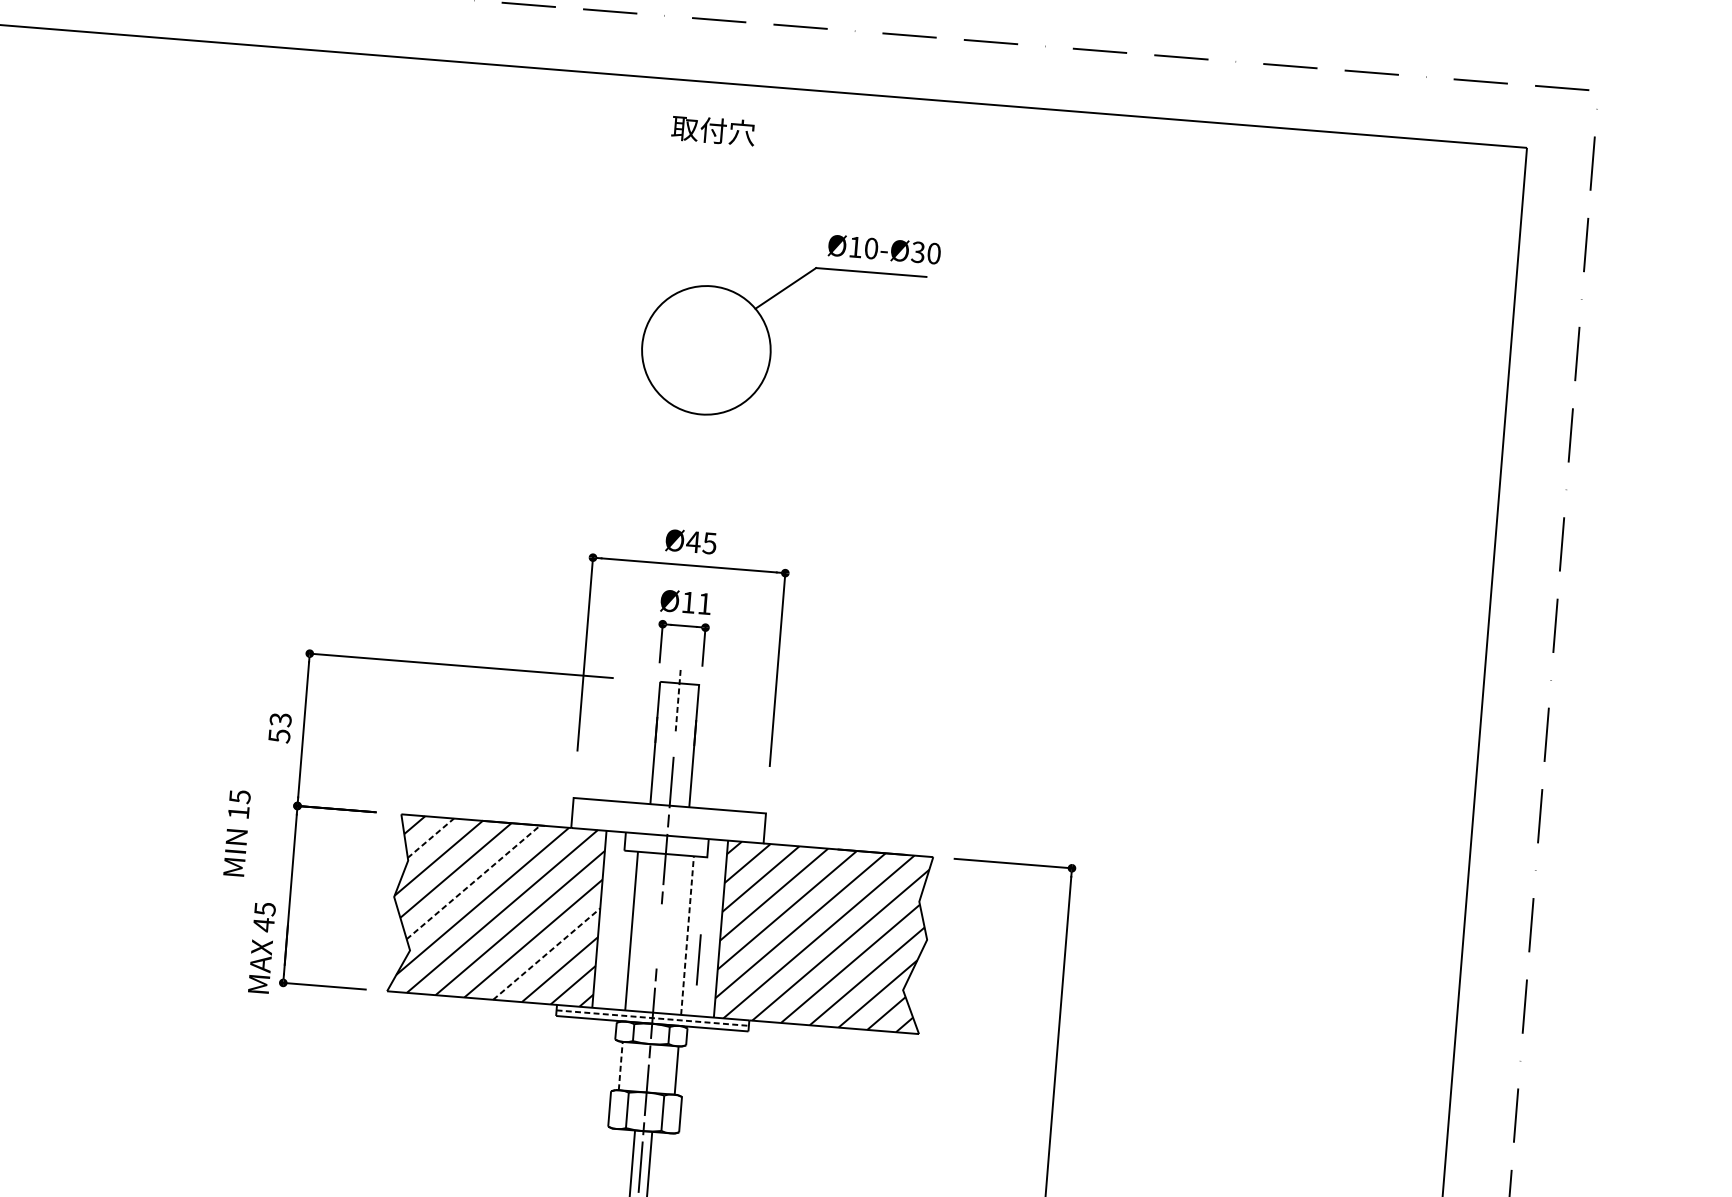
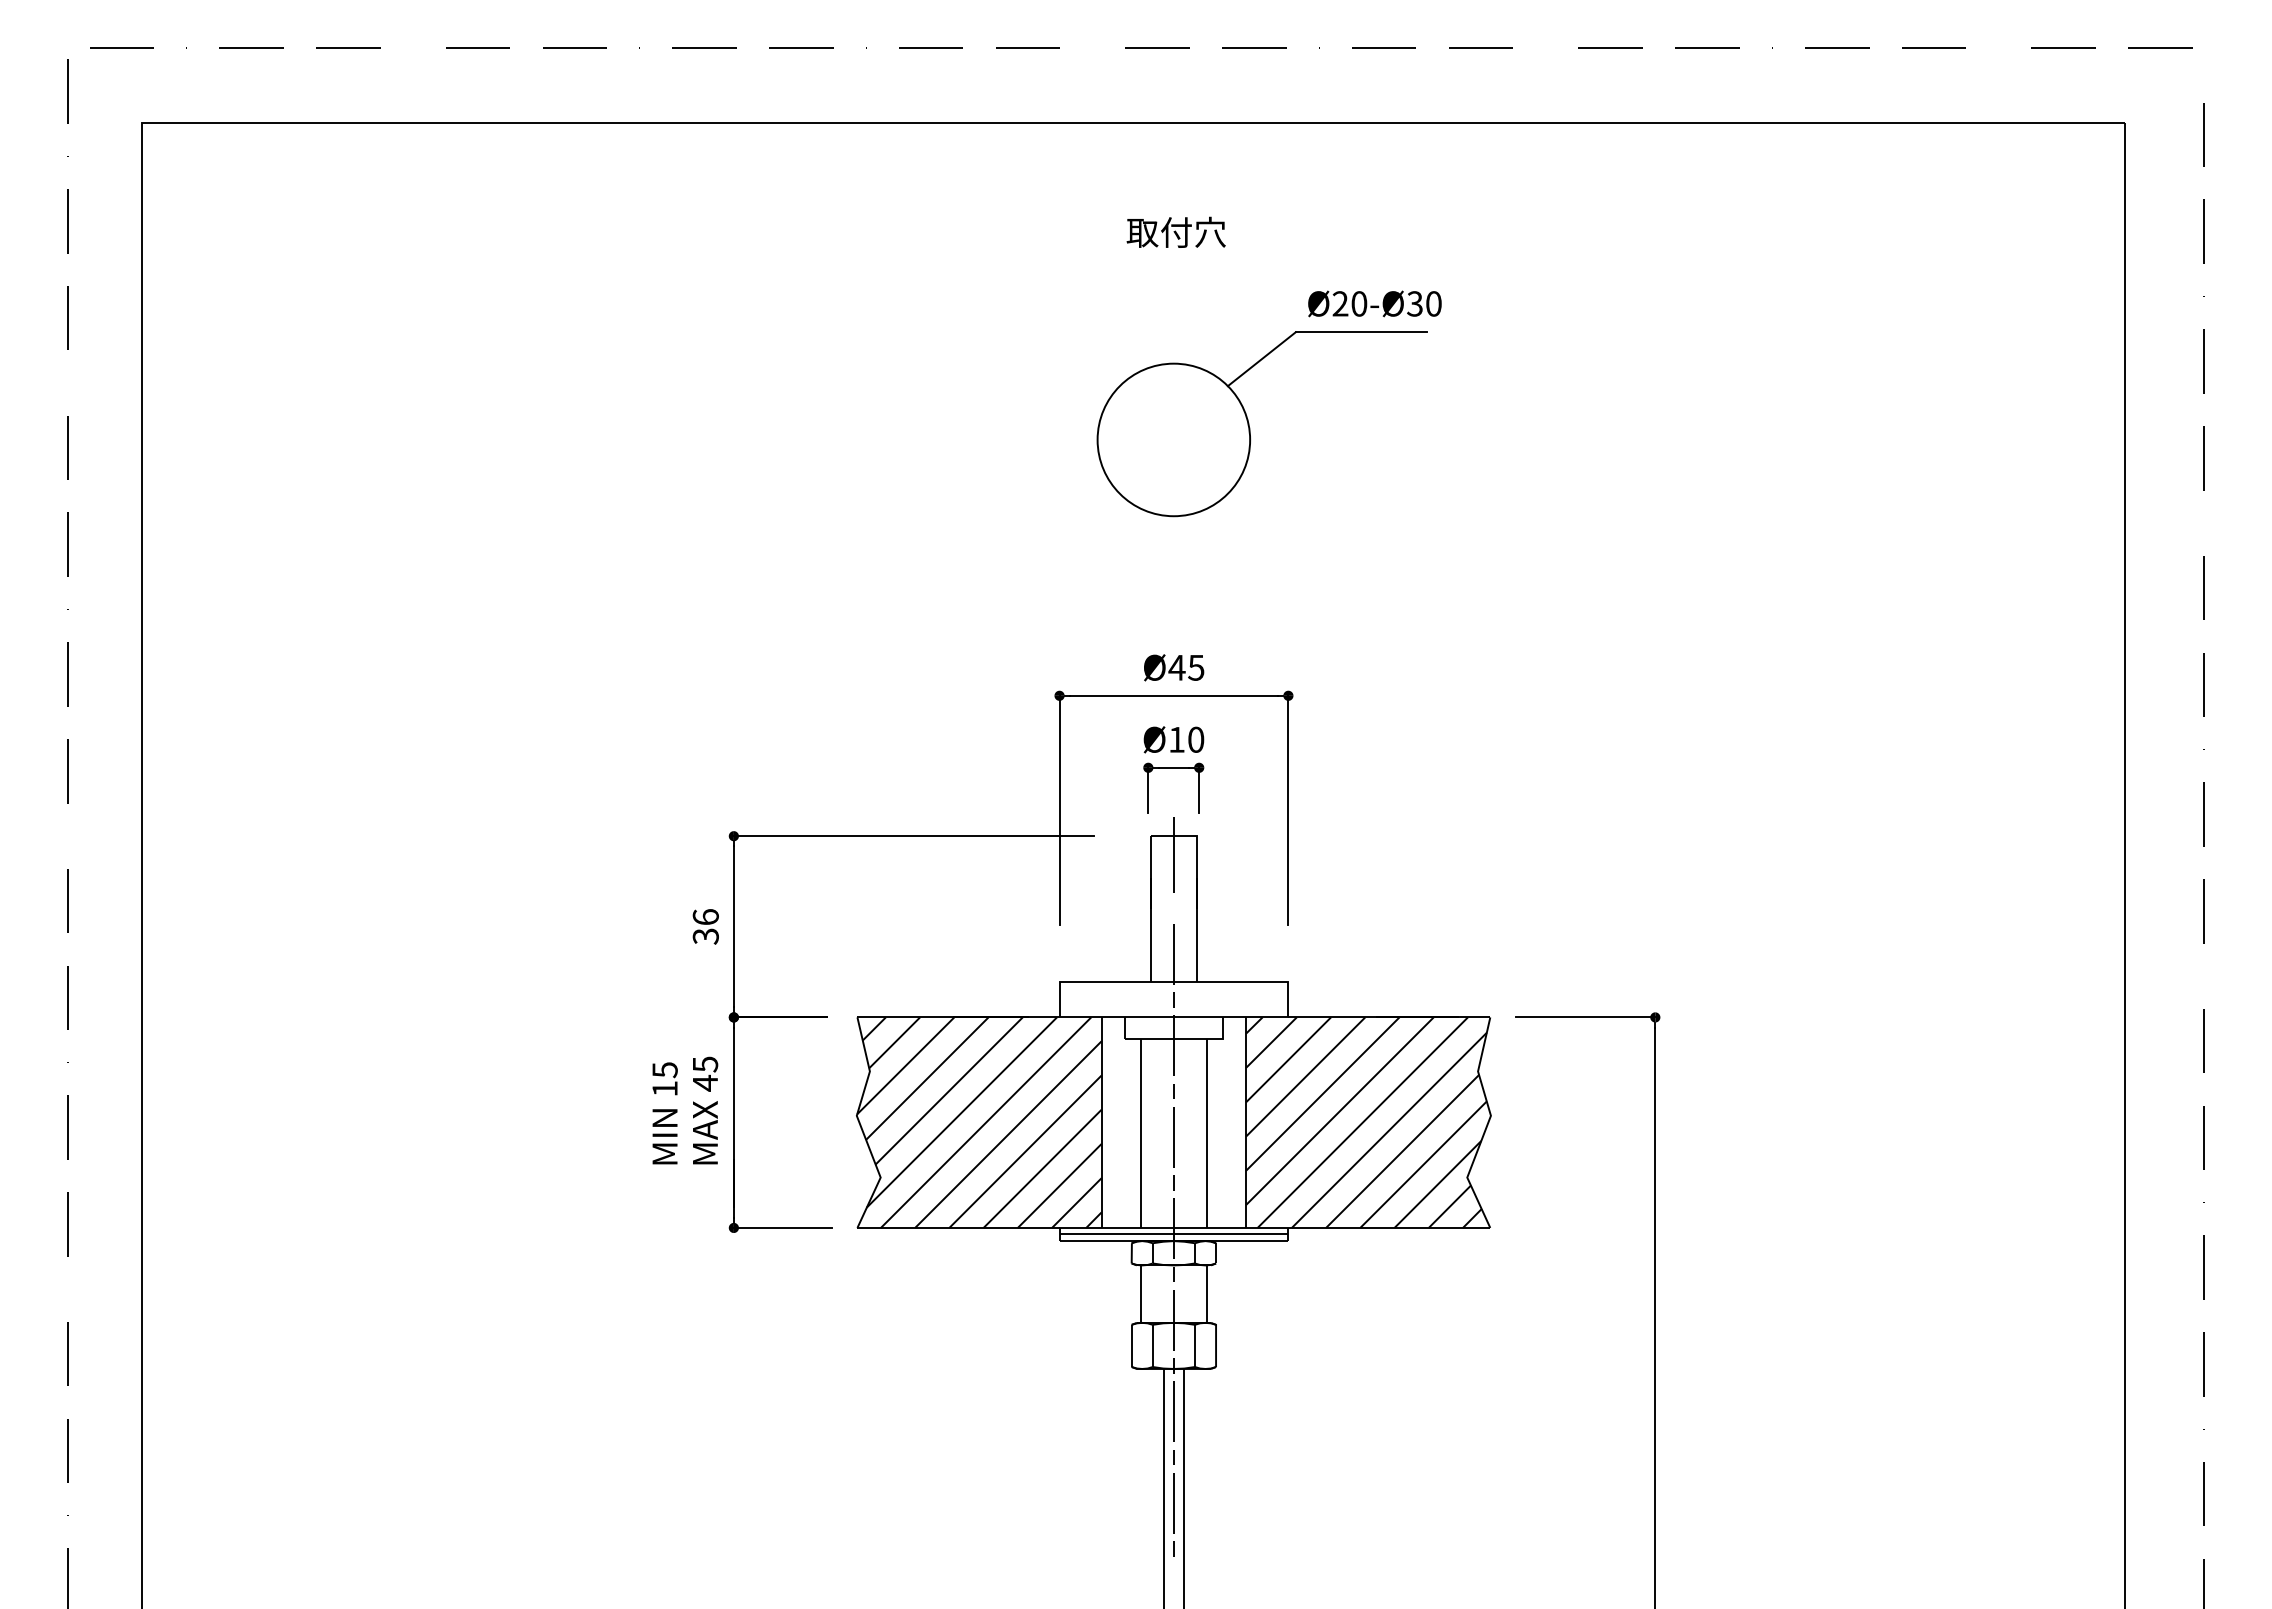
text: (712, 129) -> (1175, 231), moved
text: (855, 246) -> (1340, 303), Ø10-Ø30 -> Ø20-Ø30
text: (705, 603) -> (1196, 739), Ø11 -> Ø10
line: (677, 699) -> (1173, 855), dashed -> solid
text: (279, 727) -> (705, 926), 53 -> 36
text: (236, 833) -> (664, 1113), moved
line: (430, 837) -> (894, 1042), dashed -> solid
line: (473, 881) -> (949, 1090), dashed -> solid
line: (687, 935) -> (1207, 1133), dashed -> solid
text: (262, 947) -> (705, 1110), moved
line: (546, 953) -> (1042, 1168), dashed -> solid
line: (698, 960) -> (1173, 1137), moved
line: (653, 1018) -> (1174, 1234), dashed -> solid
line: (620, 1066) -> (1140, 1294), dashed -> solid

